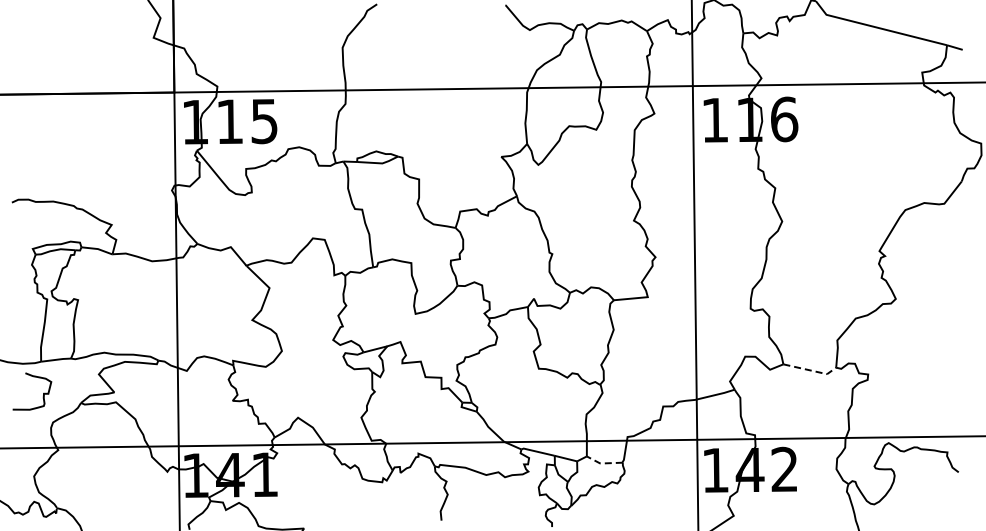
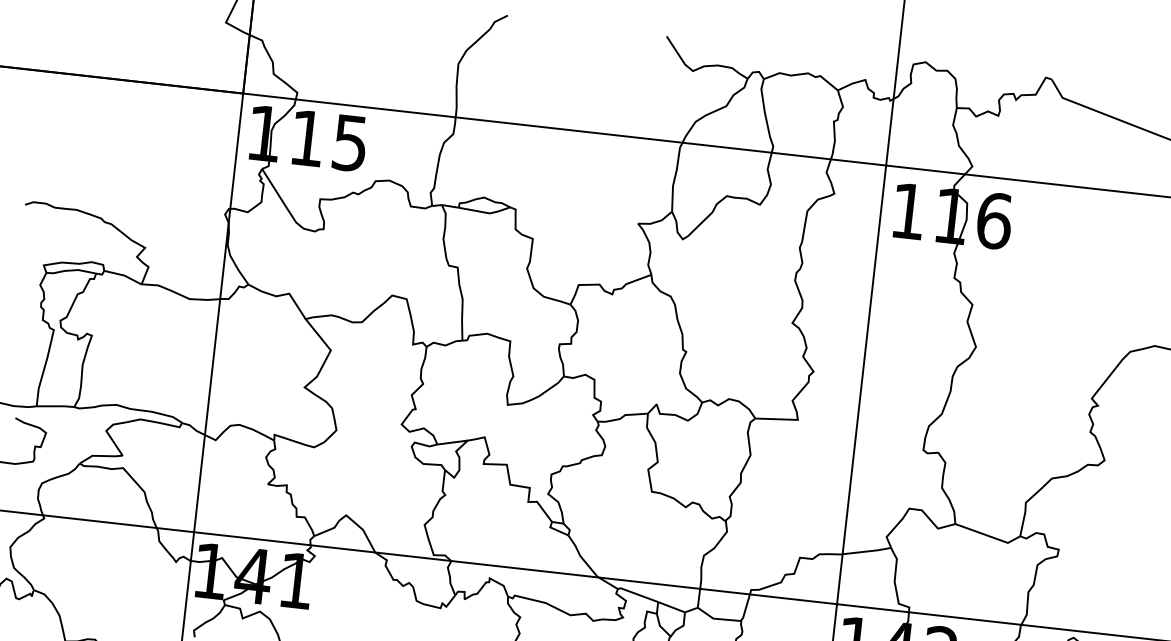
line: (811, 370) -> (989, 535), dashed -> solid
line: (603, 463) -> (717, 619), dashed -> solid

